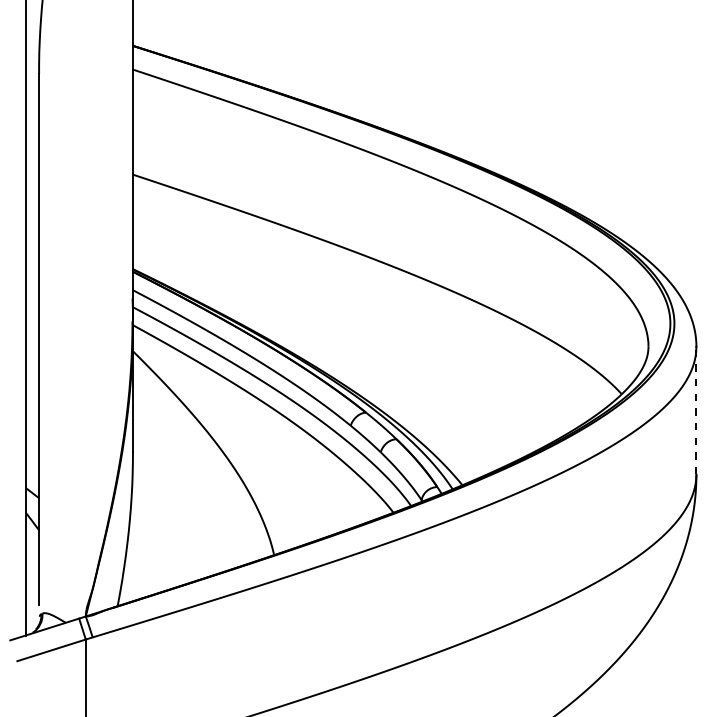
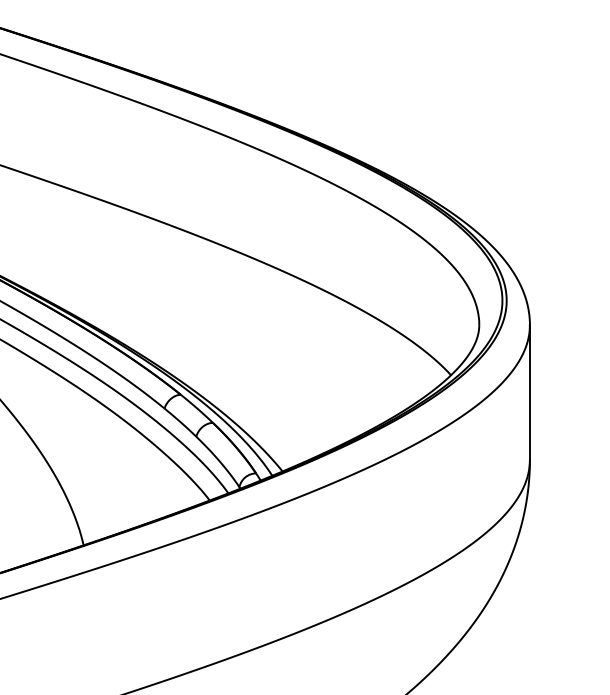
line: (696, 410) -> (530, 392), dashed -> solid

